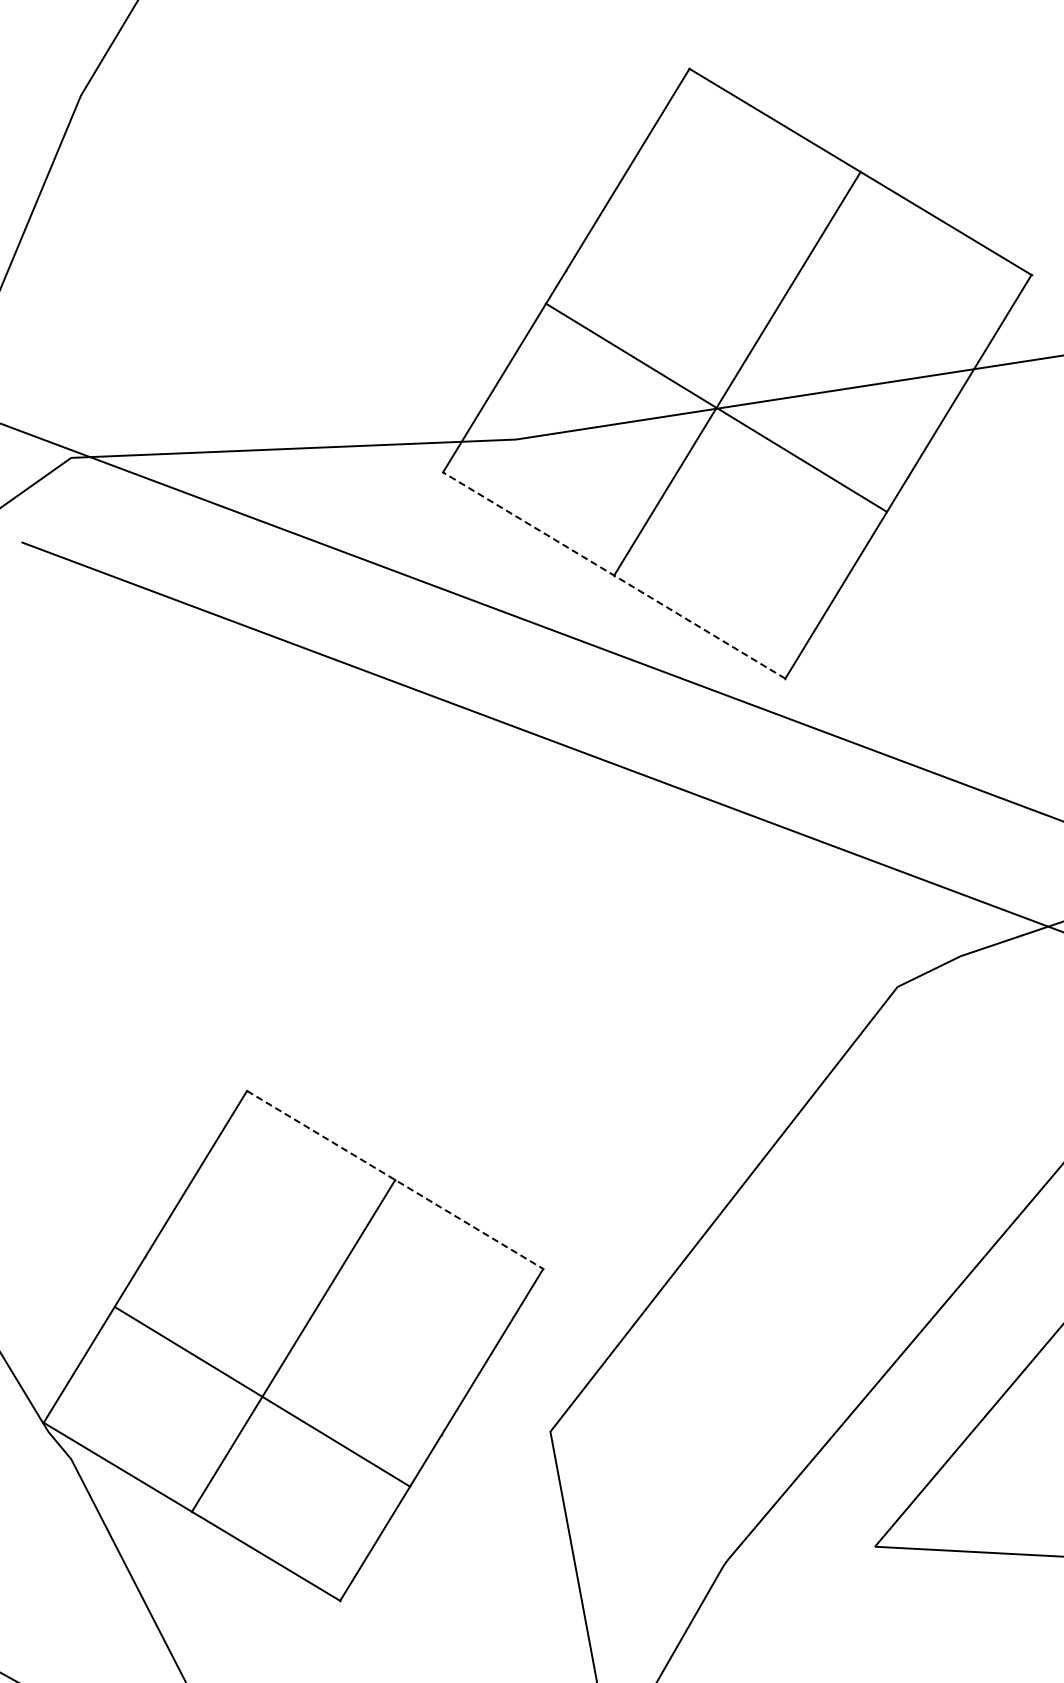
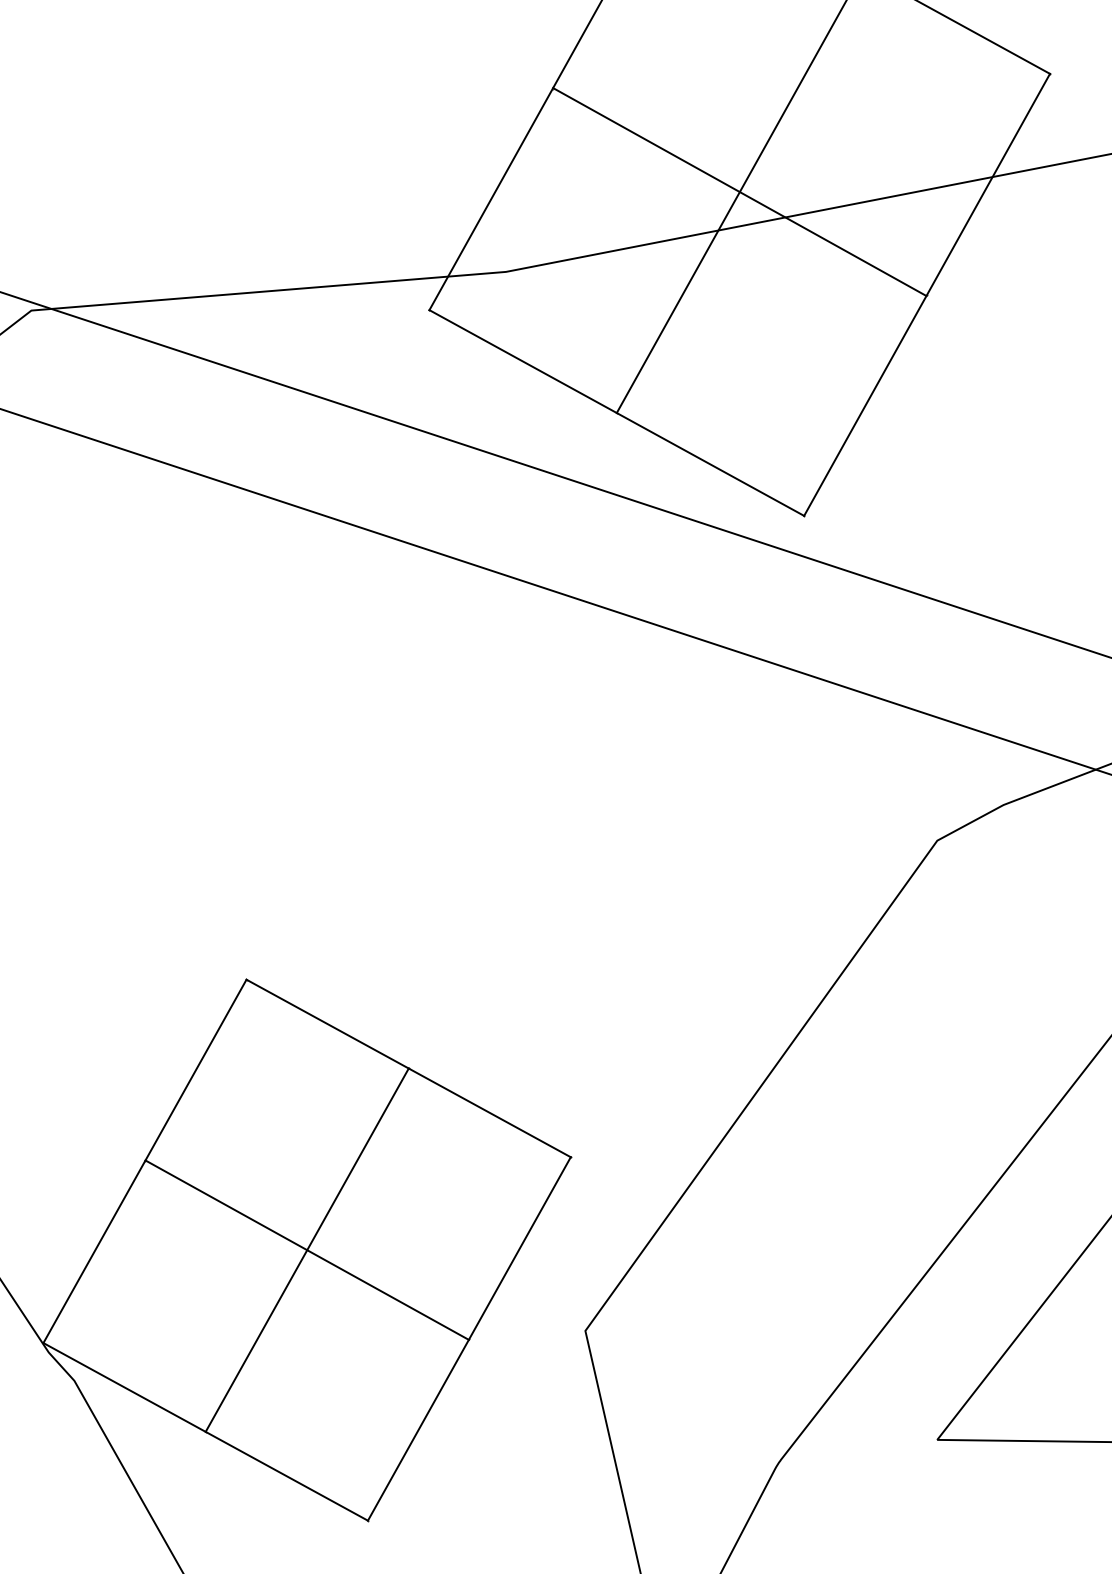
line: (715, 407) -> (738, 191), moved
line: (614, 575) -> (617, 412), dashed -> solid
line: (395, 1179) -> (408, 1067), dashed -> solid
line: (262, 1396) -> (307, 1249), moved

